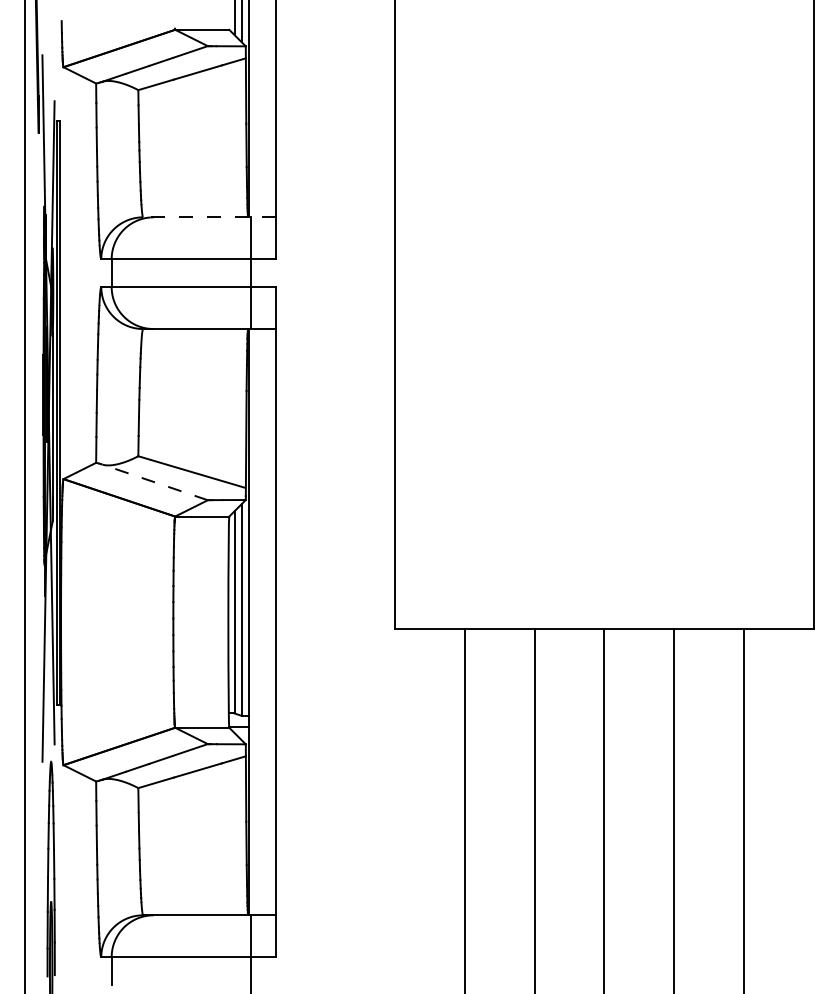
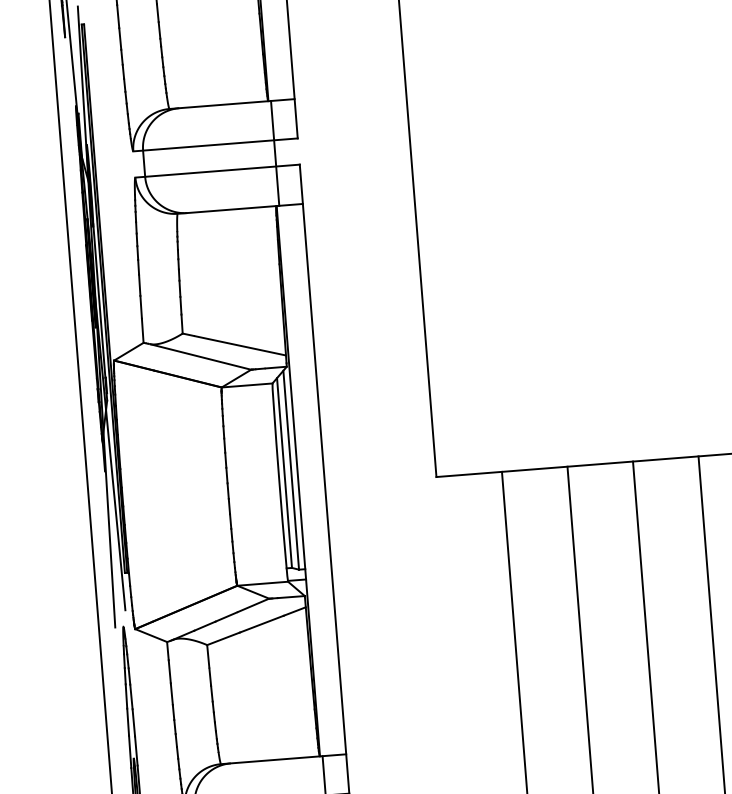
line: (209, 217) -> (231, 104), dashed -> solid
line: (153, 482) -> (198, 357), dashed -> solid

